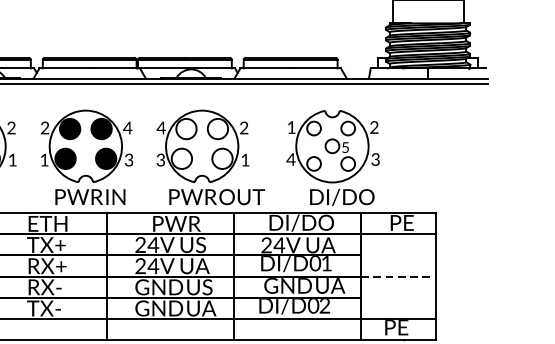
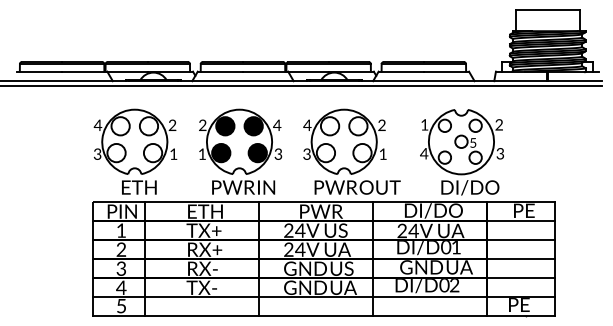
line: (398, 255) -> (520, 240), added
line: (399, 277) -> (521, 259), dashed -> solid
line: (398, 298) -> (520, 278), added

